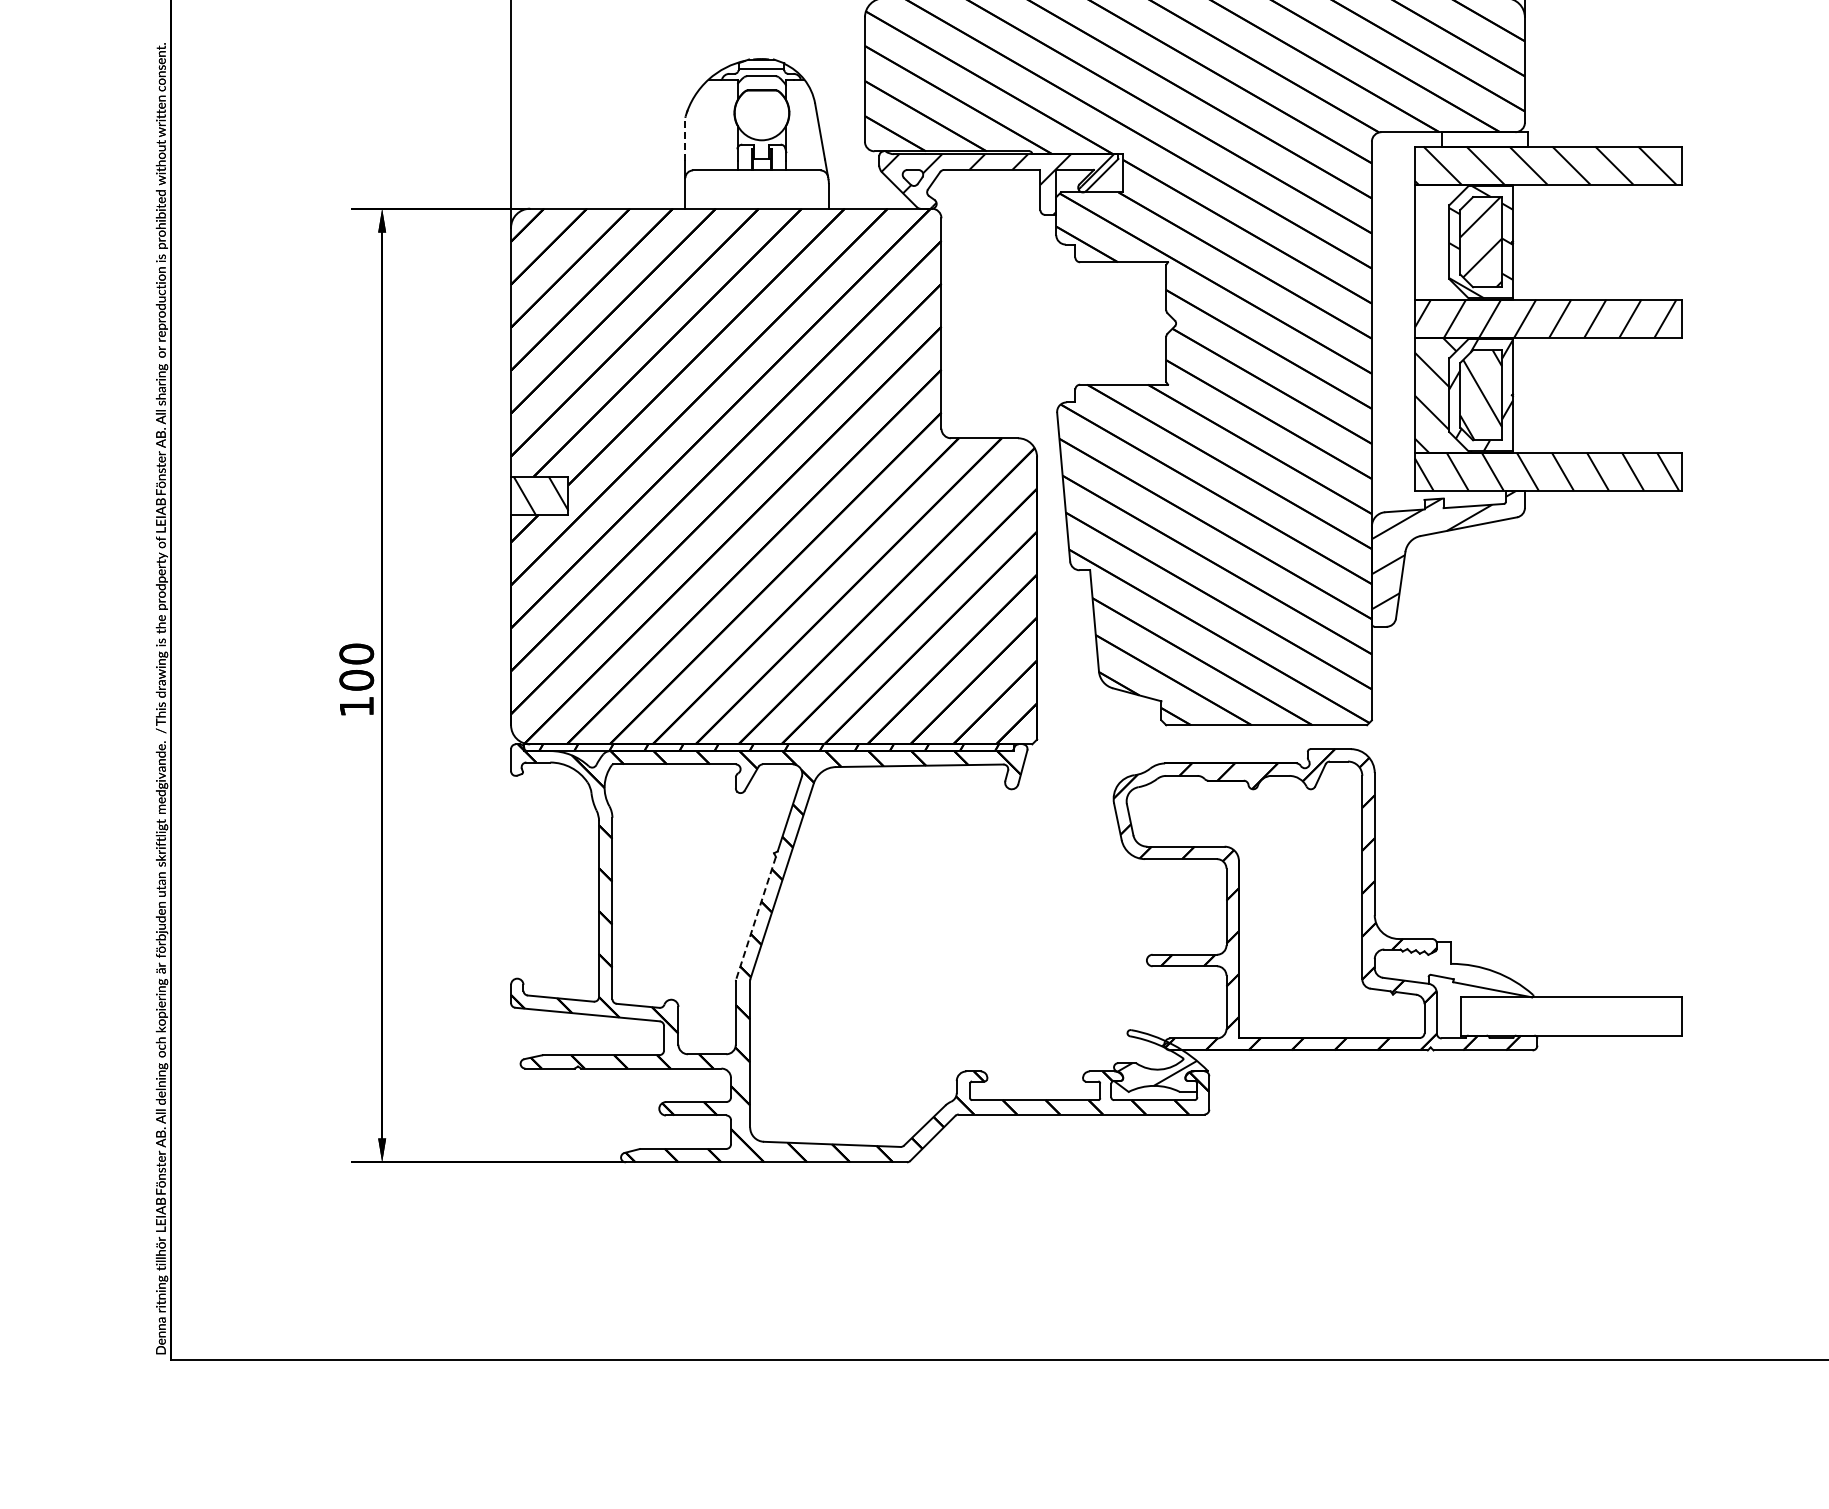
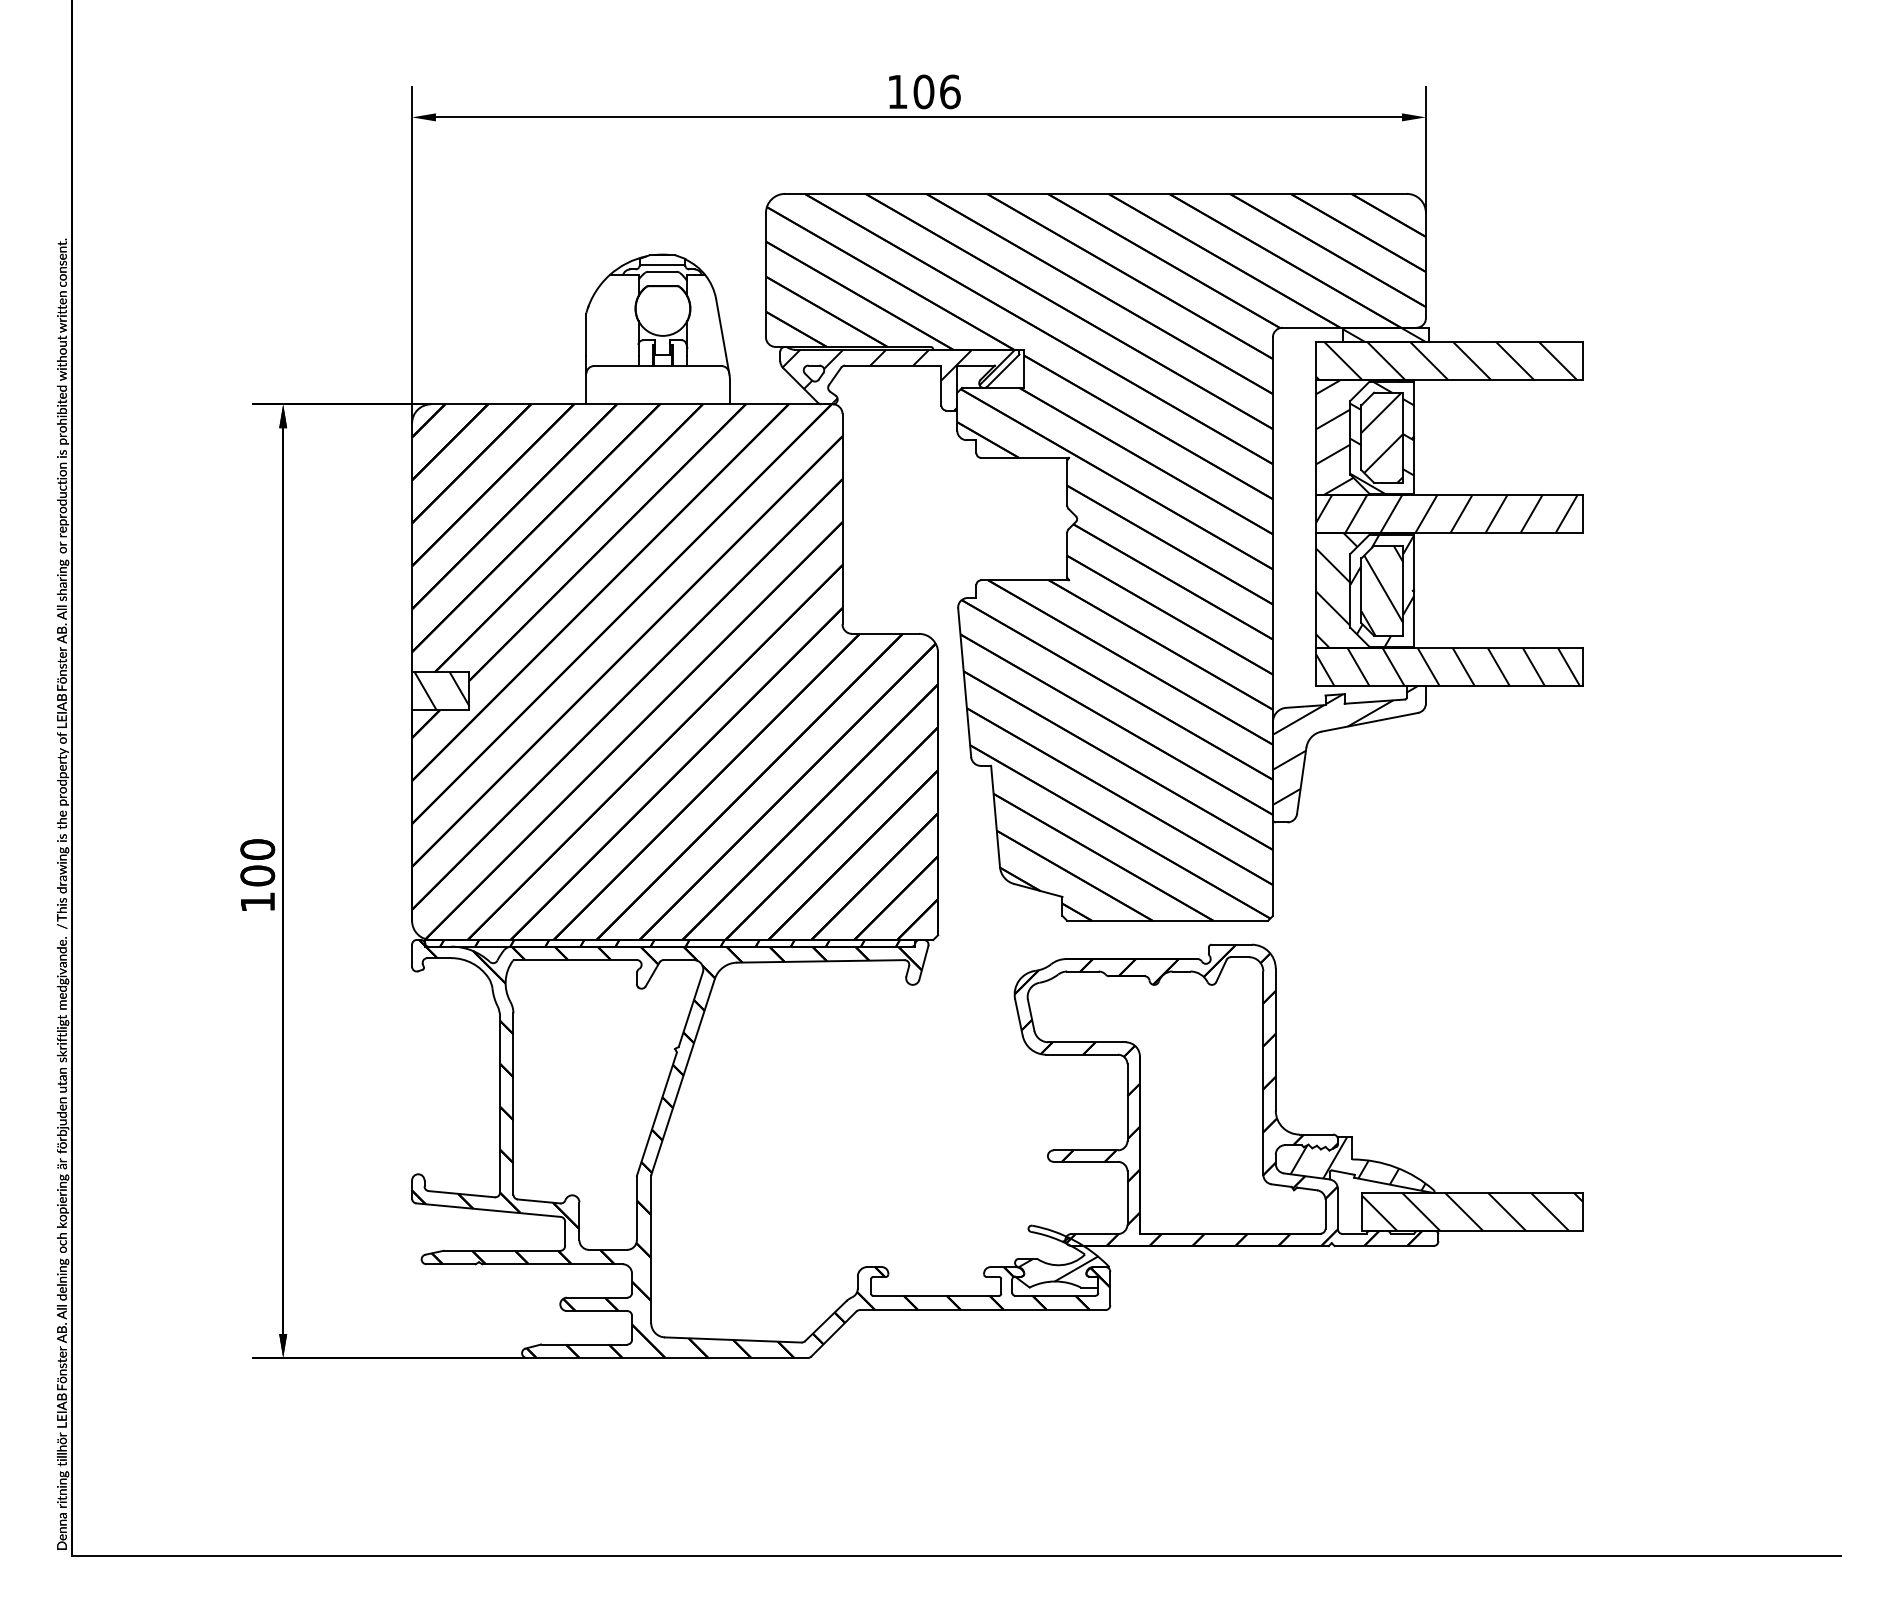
line: (685, 138) -> (586, 334), dashed -> solid
hatch: (1483, 138) -> (1384, 334), added
hatch: (1456, 241) -> (1357, 437), added
line: (756, 917) -> (657, 1113), dashed -> solid
hatch: (1456, 967) -> (1357, 1163), added
hatch: (1570, 1015) -> (1471, 1211), added

